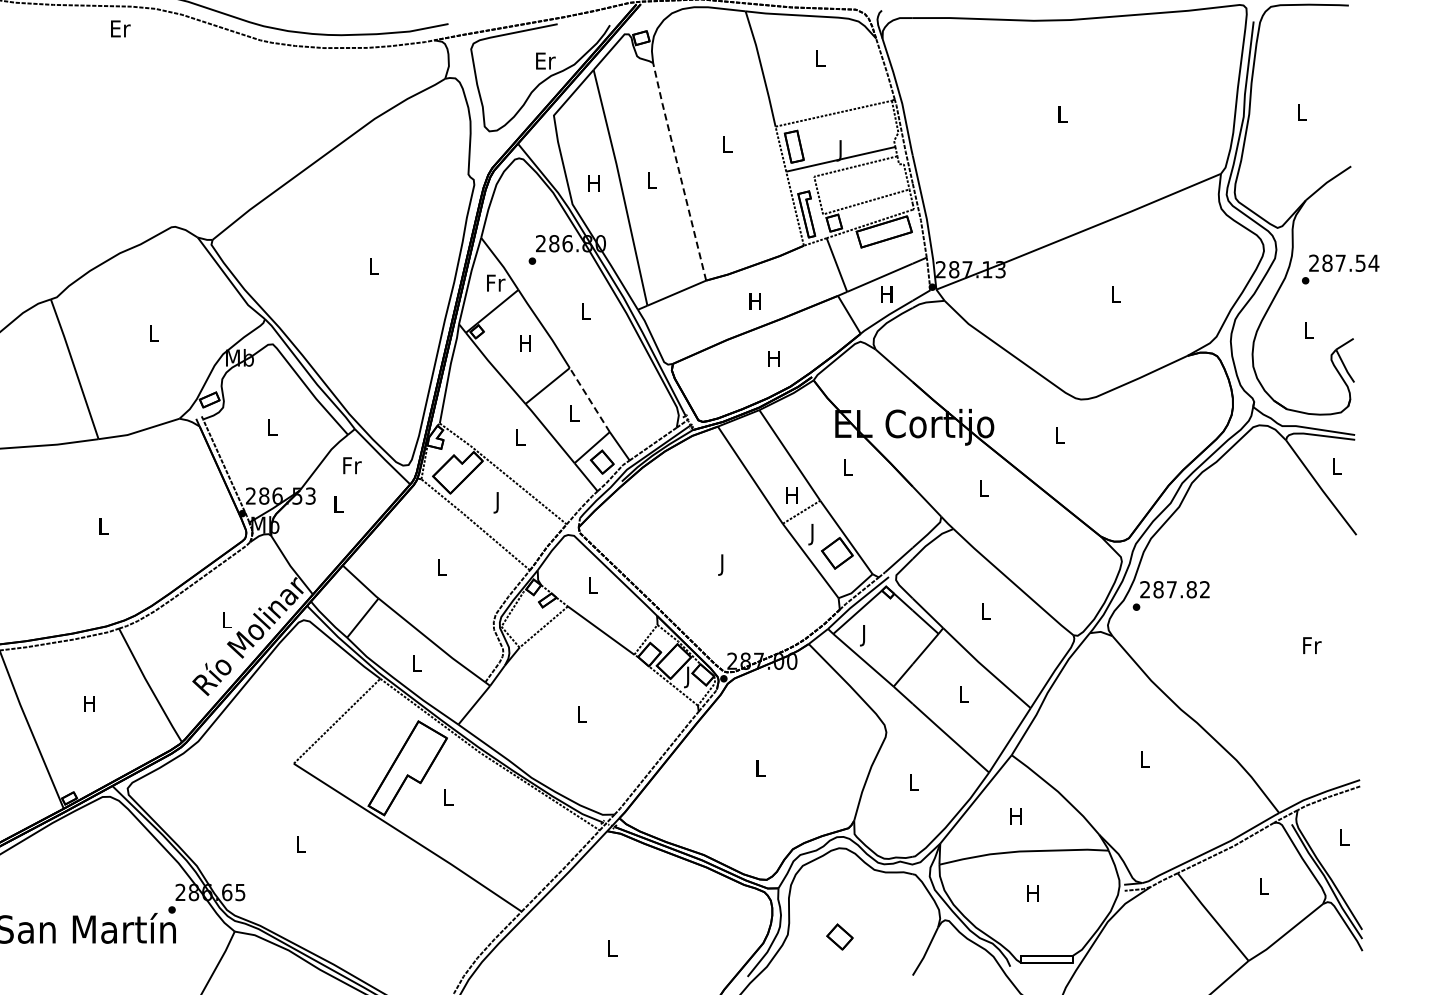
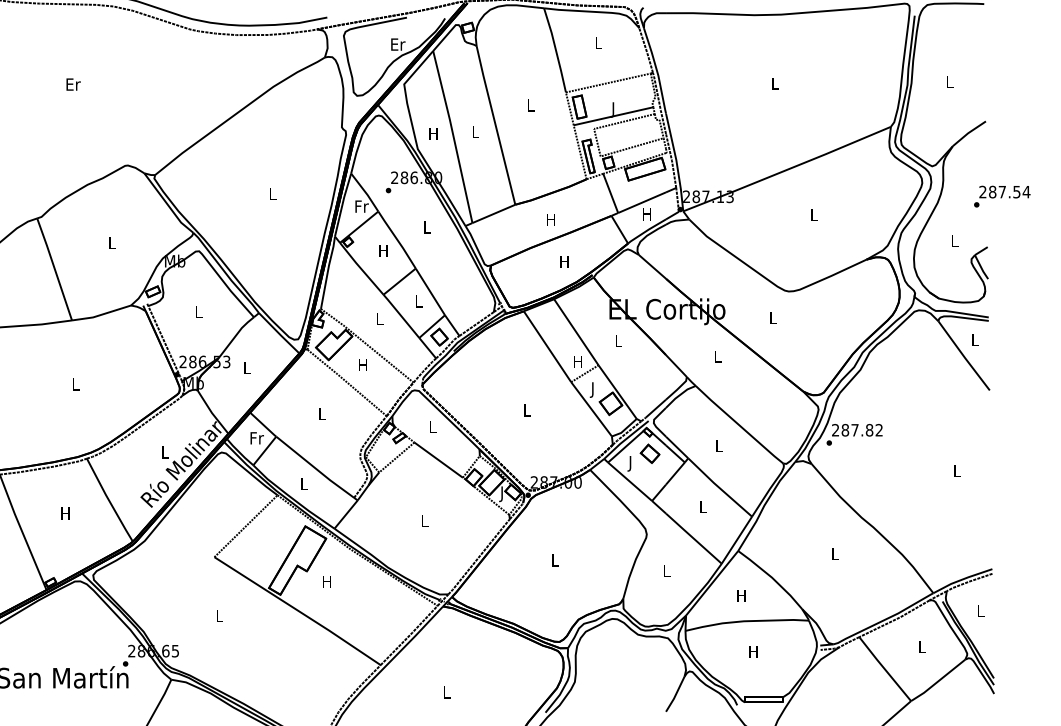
text: (120, 28) -> (73, 84), moved
line: (679, 171) -> (495, 125), dashed -> solid
text: (1340, 269) -> (1002, 196), moved
line: (589, 400) -> (430, 292), dashed -> solid
text: (352, 465) -> (257, 438), moved
text: (497, 502) -> (363, 366), J -> H
text: (722, 564) -> (527, 411), J -> L
text: (1312, 645) -> (957, 470), Fr -> L
text: (447, 797) -> (326, 581), L -> H
part: (839, 936) -> (649, 453), moved

